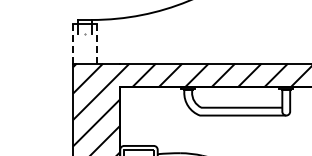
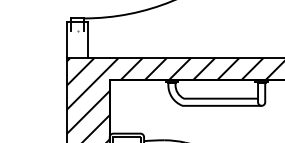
line: (73, 44) -> (67, 40), dashed -> solid
line: (96, 44) -> (88, 40), dashed -> solid

